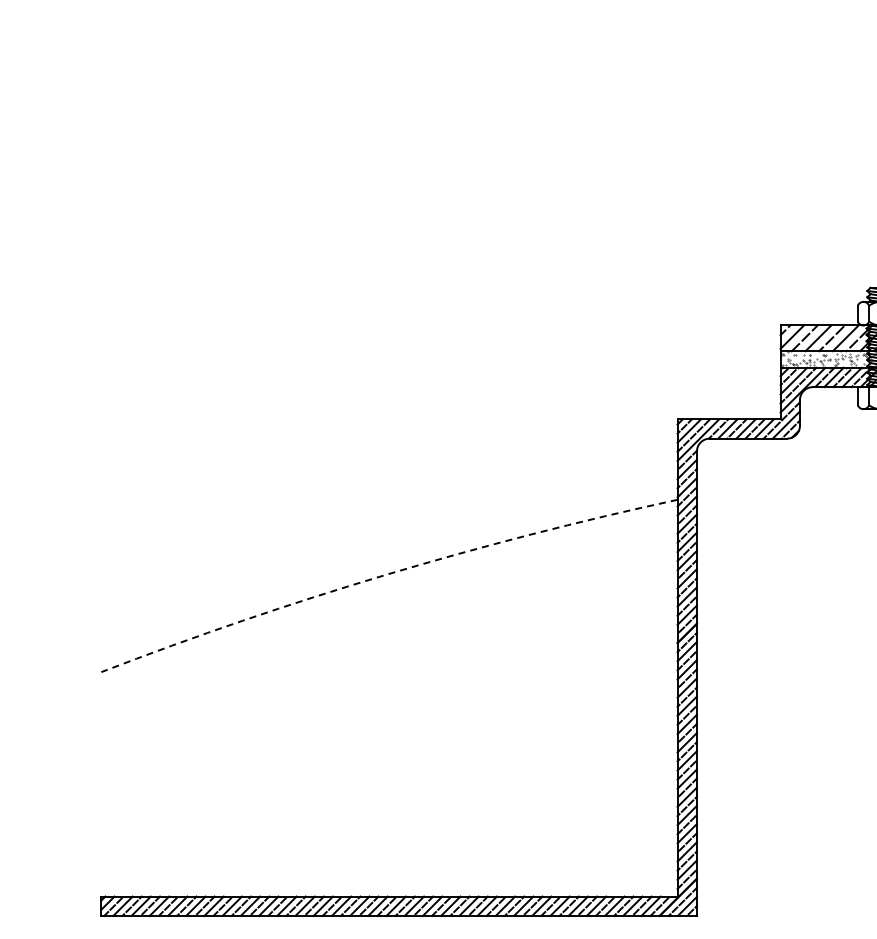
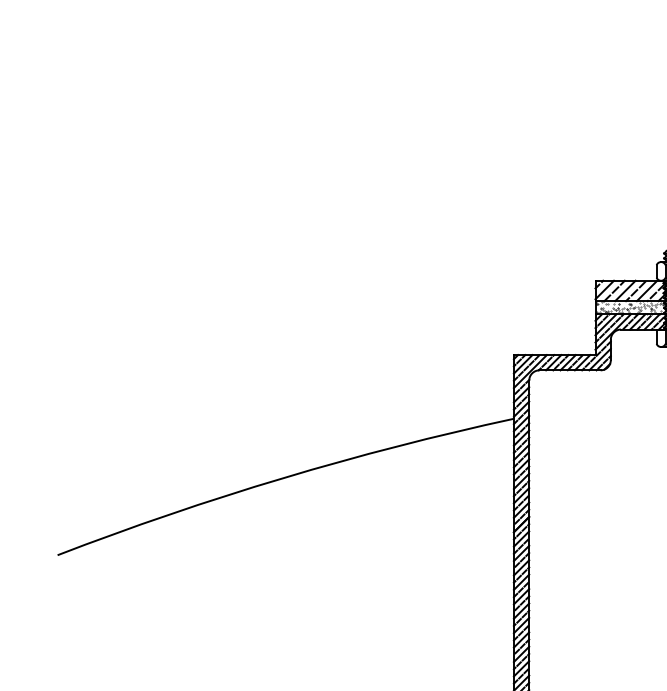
arc: (386, 574) -> (283, 477), dashed -> solid

